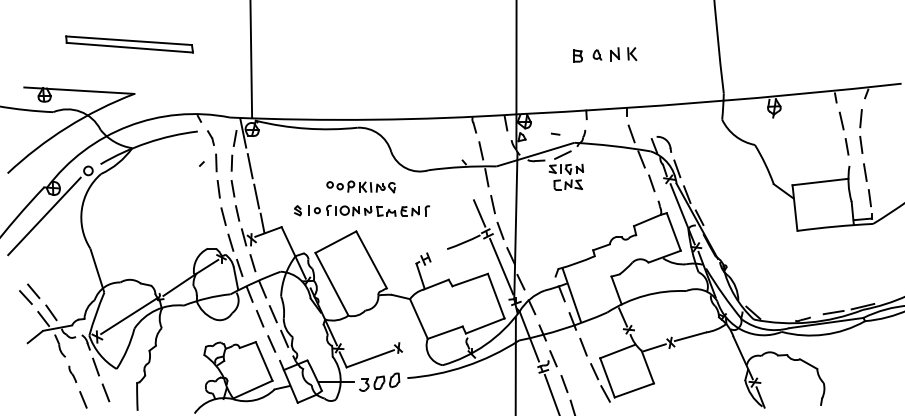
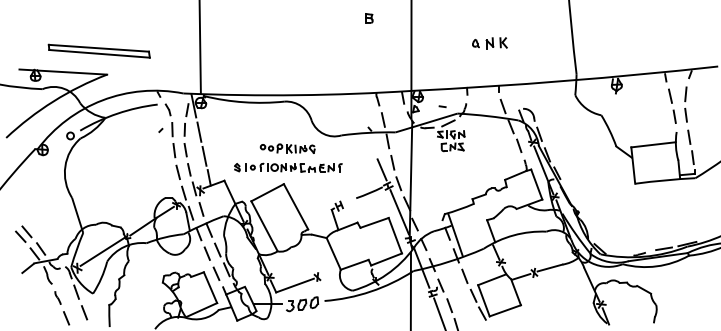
part: (128, 43) -> (98, 50), moved
part: (578, 56) -> (369, 18), moved
line: (44, 216) -> (35, 172), removed

